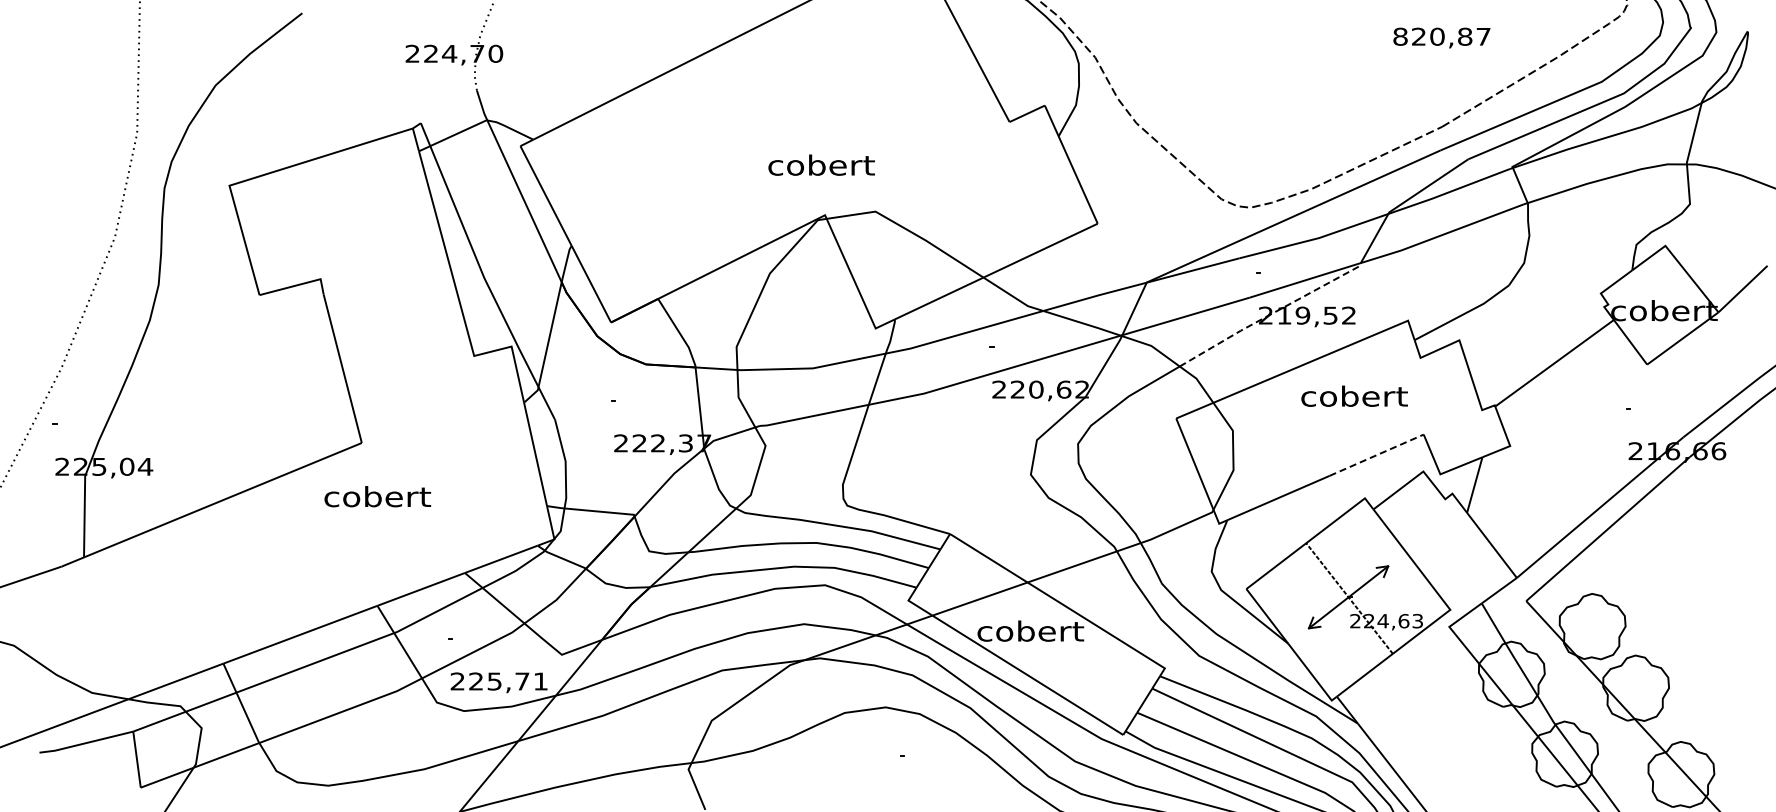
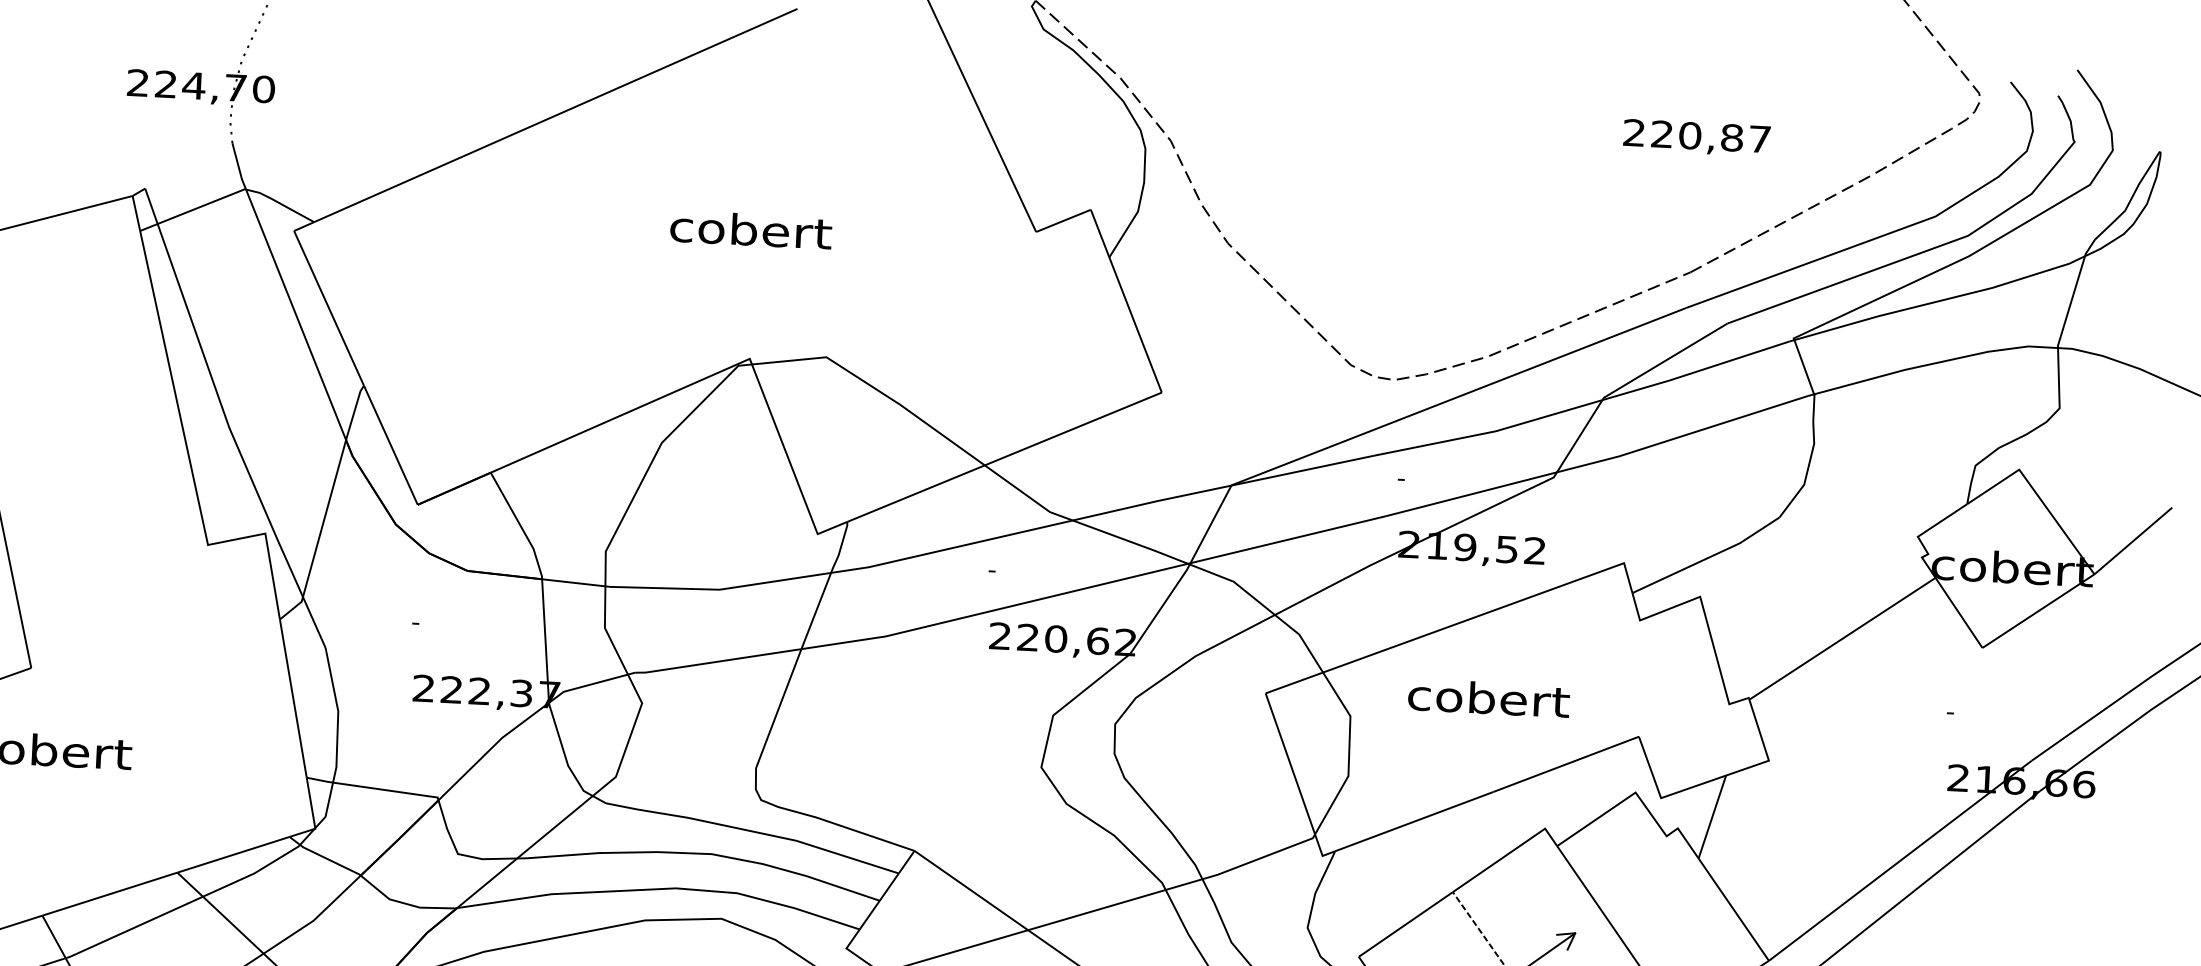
text: (1400, 36) -> (1634, 132), 820,87 -> 220,87
text: (821, 164) -> (750, 228), moved
line: (1270, 314) -> (1416, 543), dashed -> solid
text: (1354, 395) -> (1488, 697), moved
line: (1377, 455) -> (1567, 764), dashed -> solid

